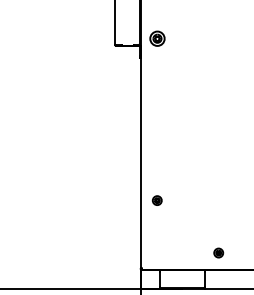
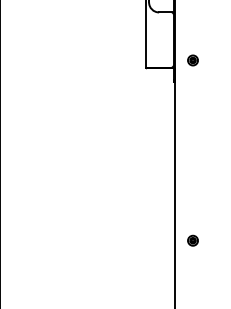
part: (156, 38) -> (192, 60), size x0.62

